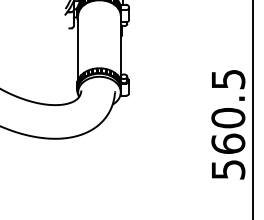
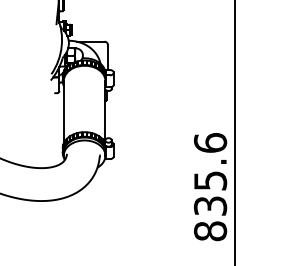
text: (228, 123) -> (210, 186), 560.5 -> 835.6

